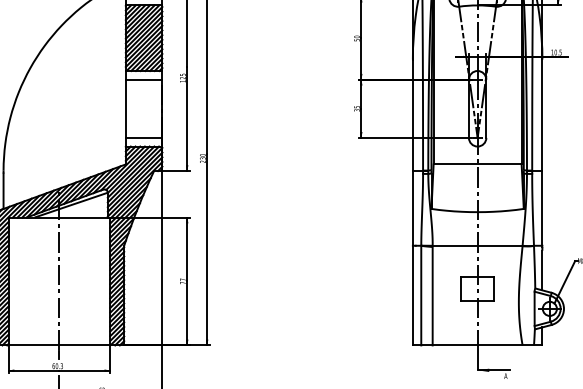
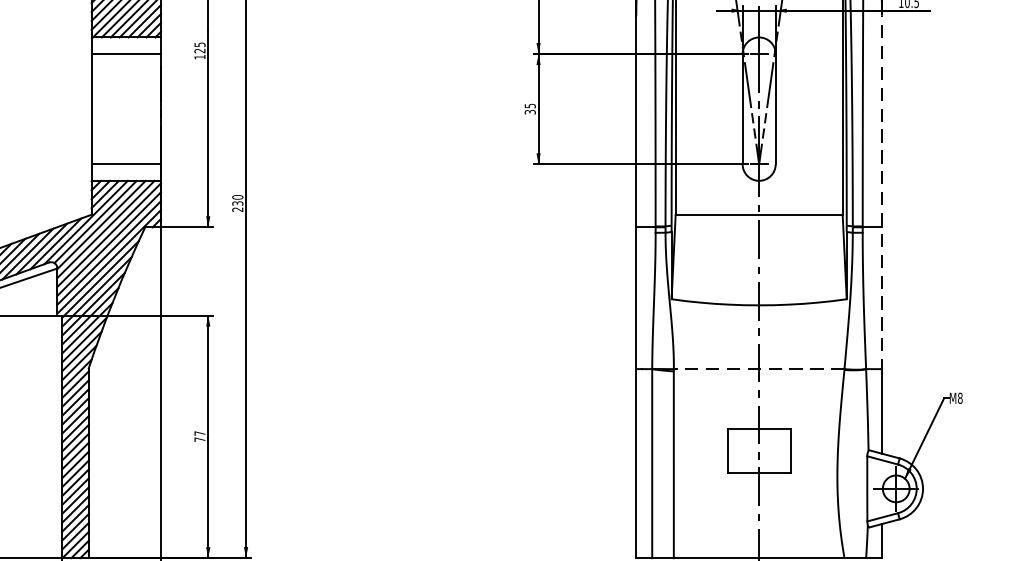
line: (542, 153) -> (882, 194), solid -> dashed
line: (477, 245) -> (758, 368), solid -> dashed

